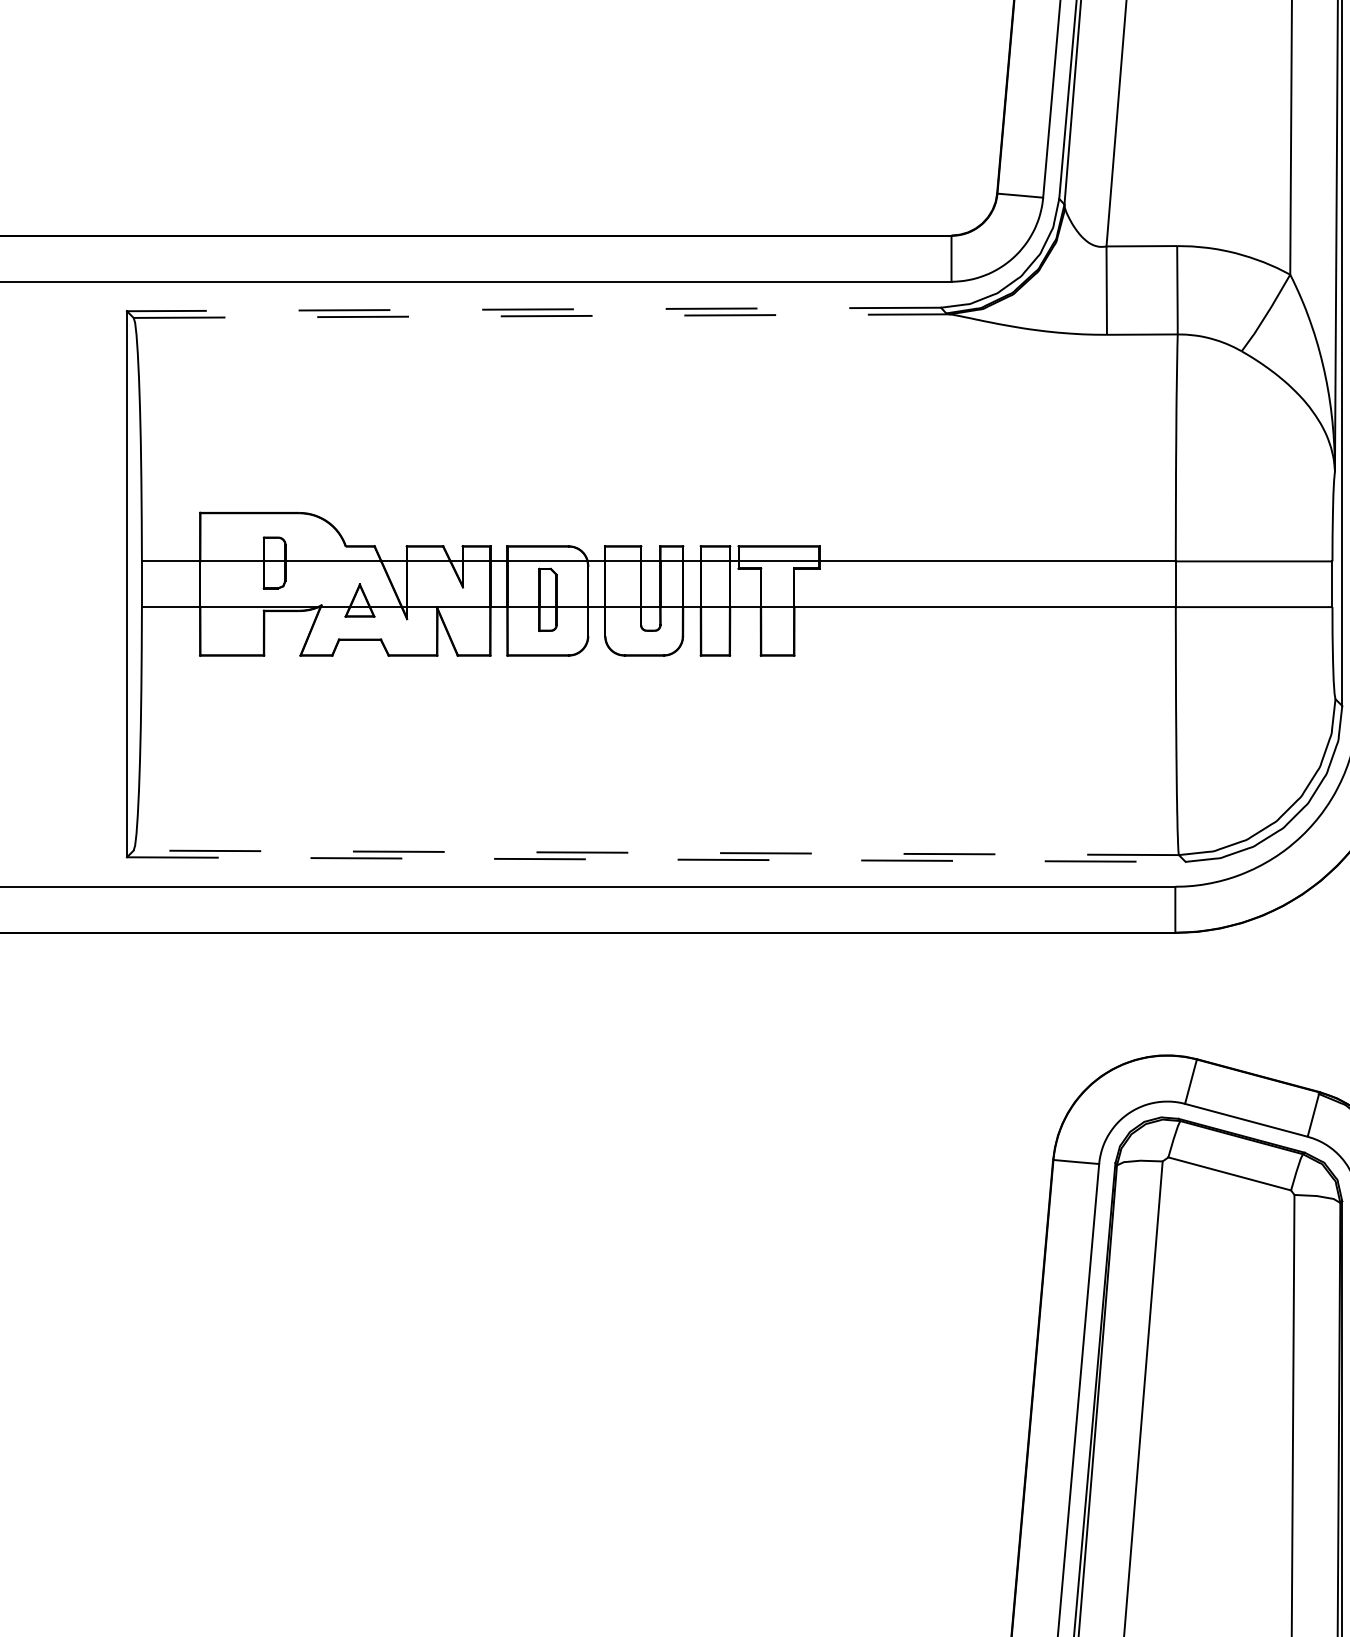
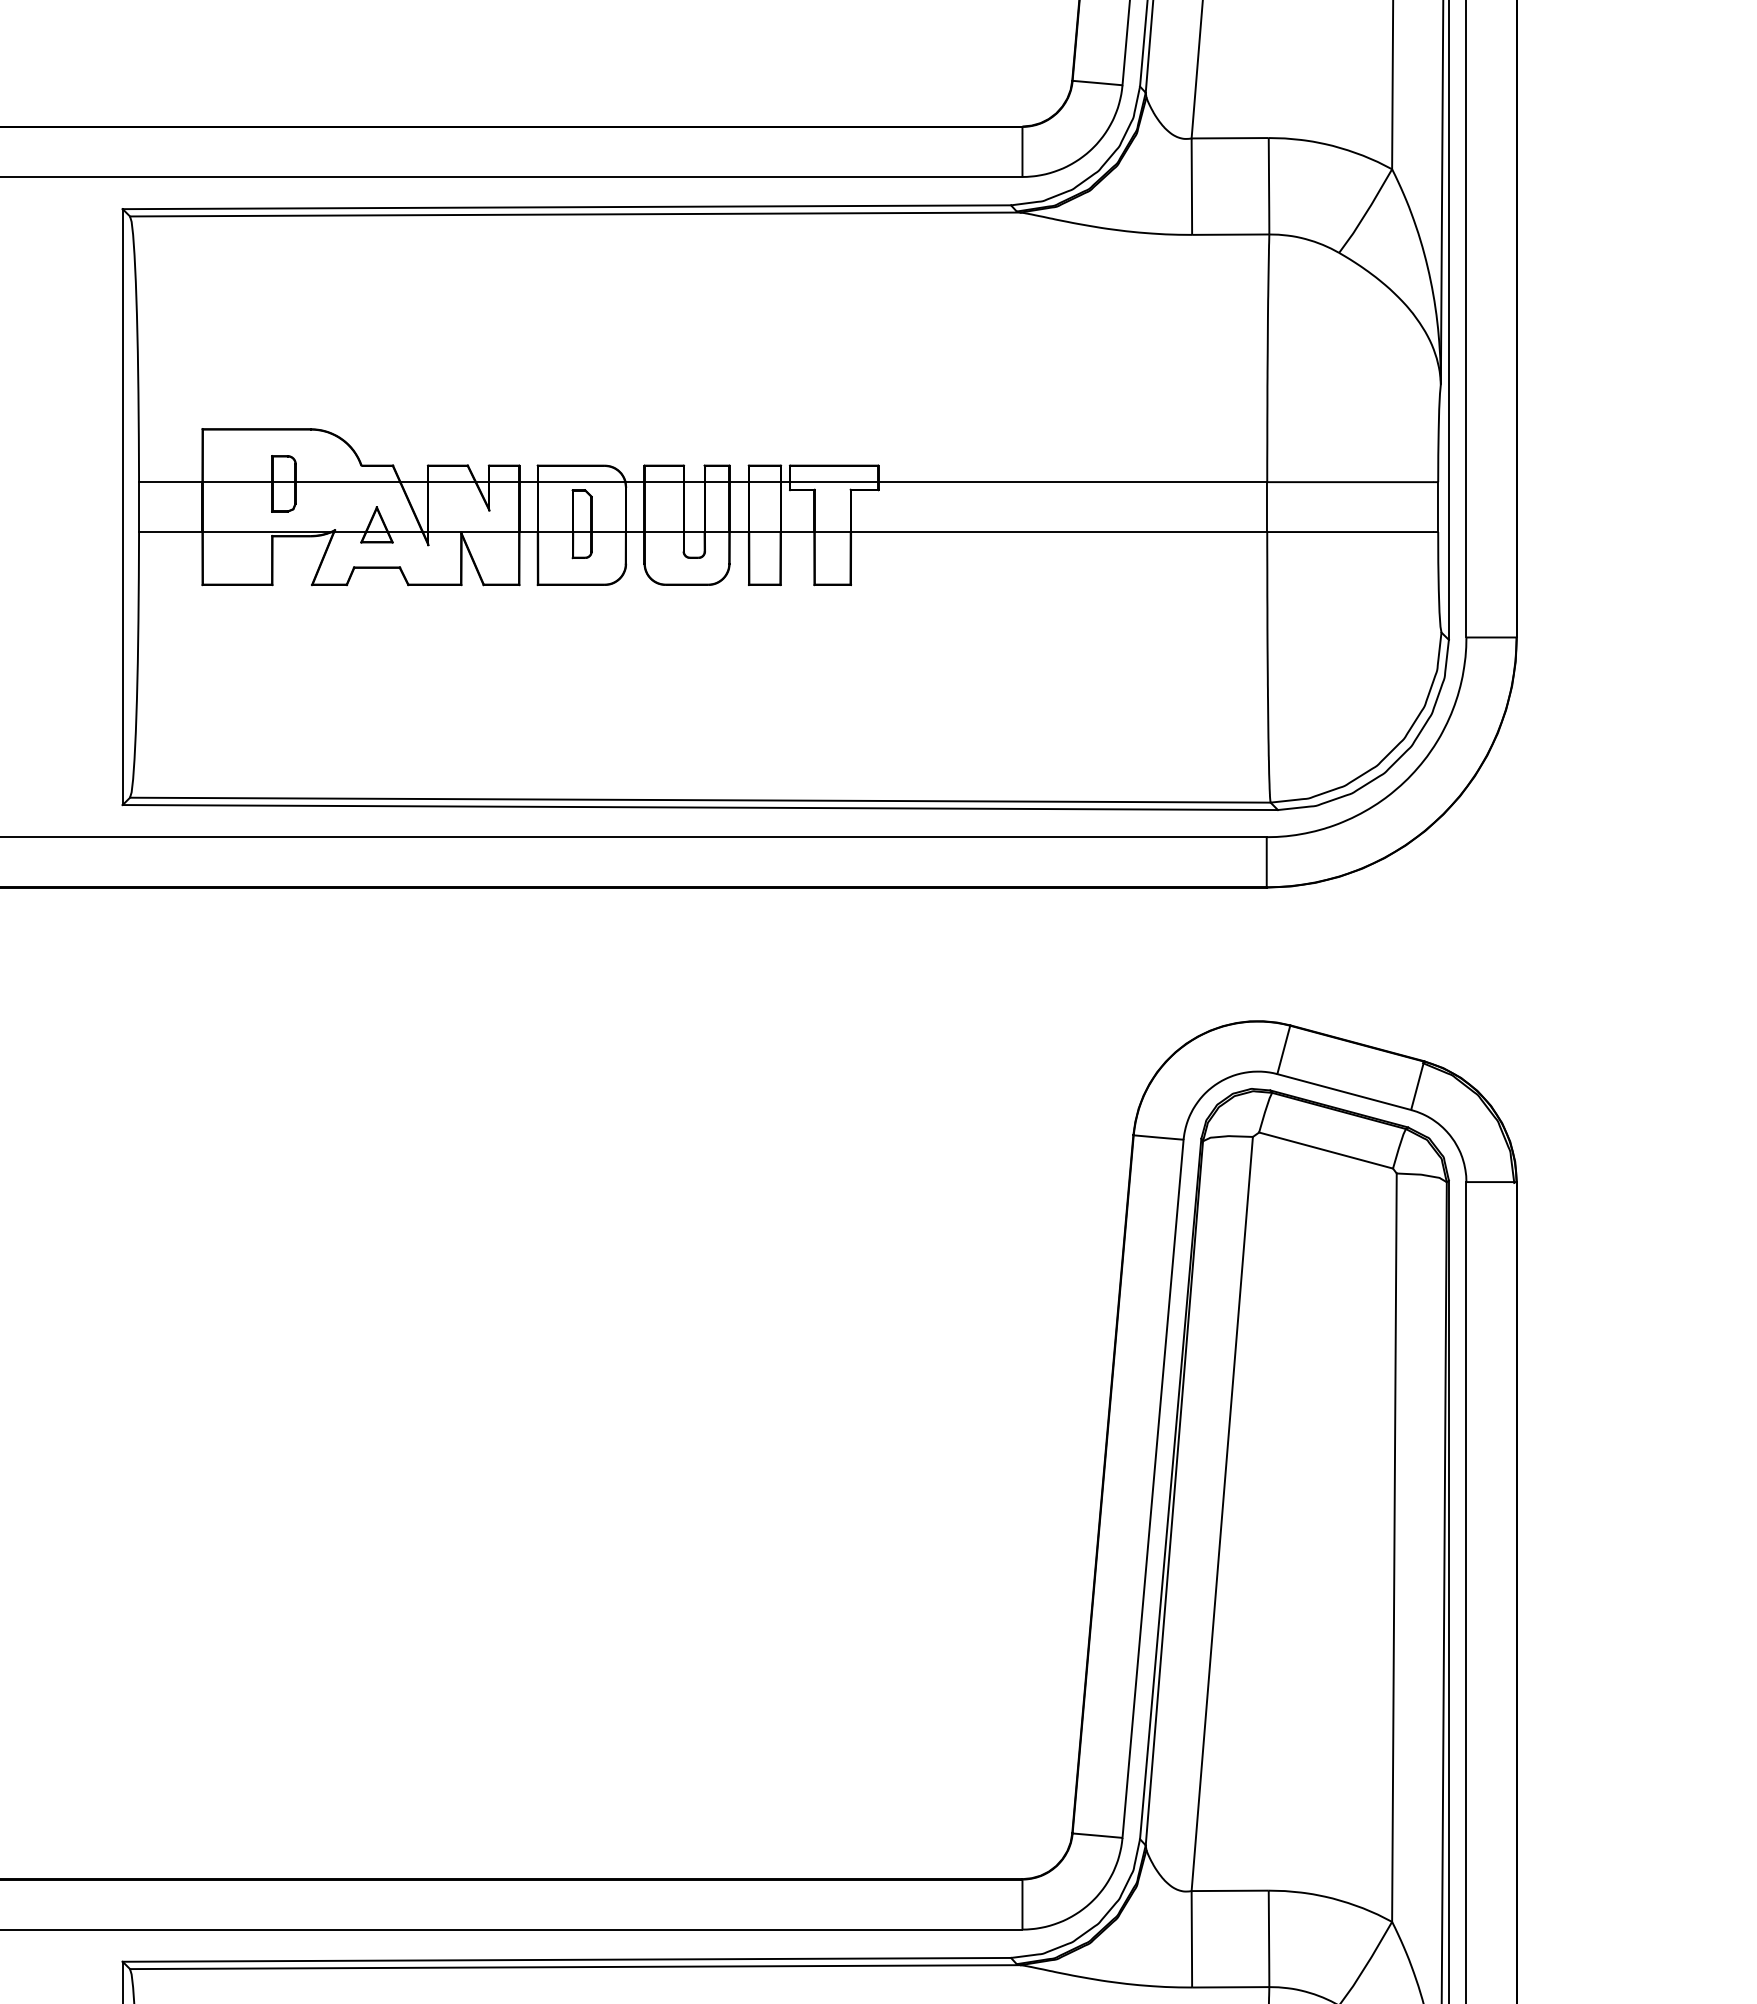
line: (533, 309) -> (566, 207), dashed -> solid
line: (541, 316) -> (575, 214), dashed -> solid
line: (655, 853) -> (699, 800), dashed -> solid
line: (656, 859) -> (700, 807), dashed -> solid

